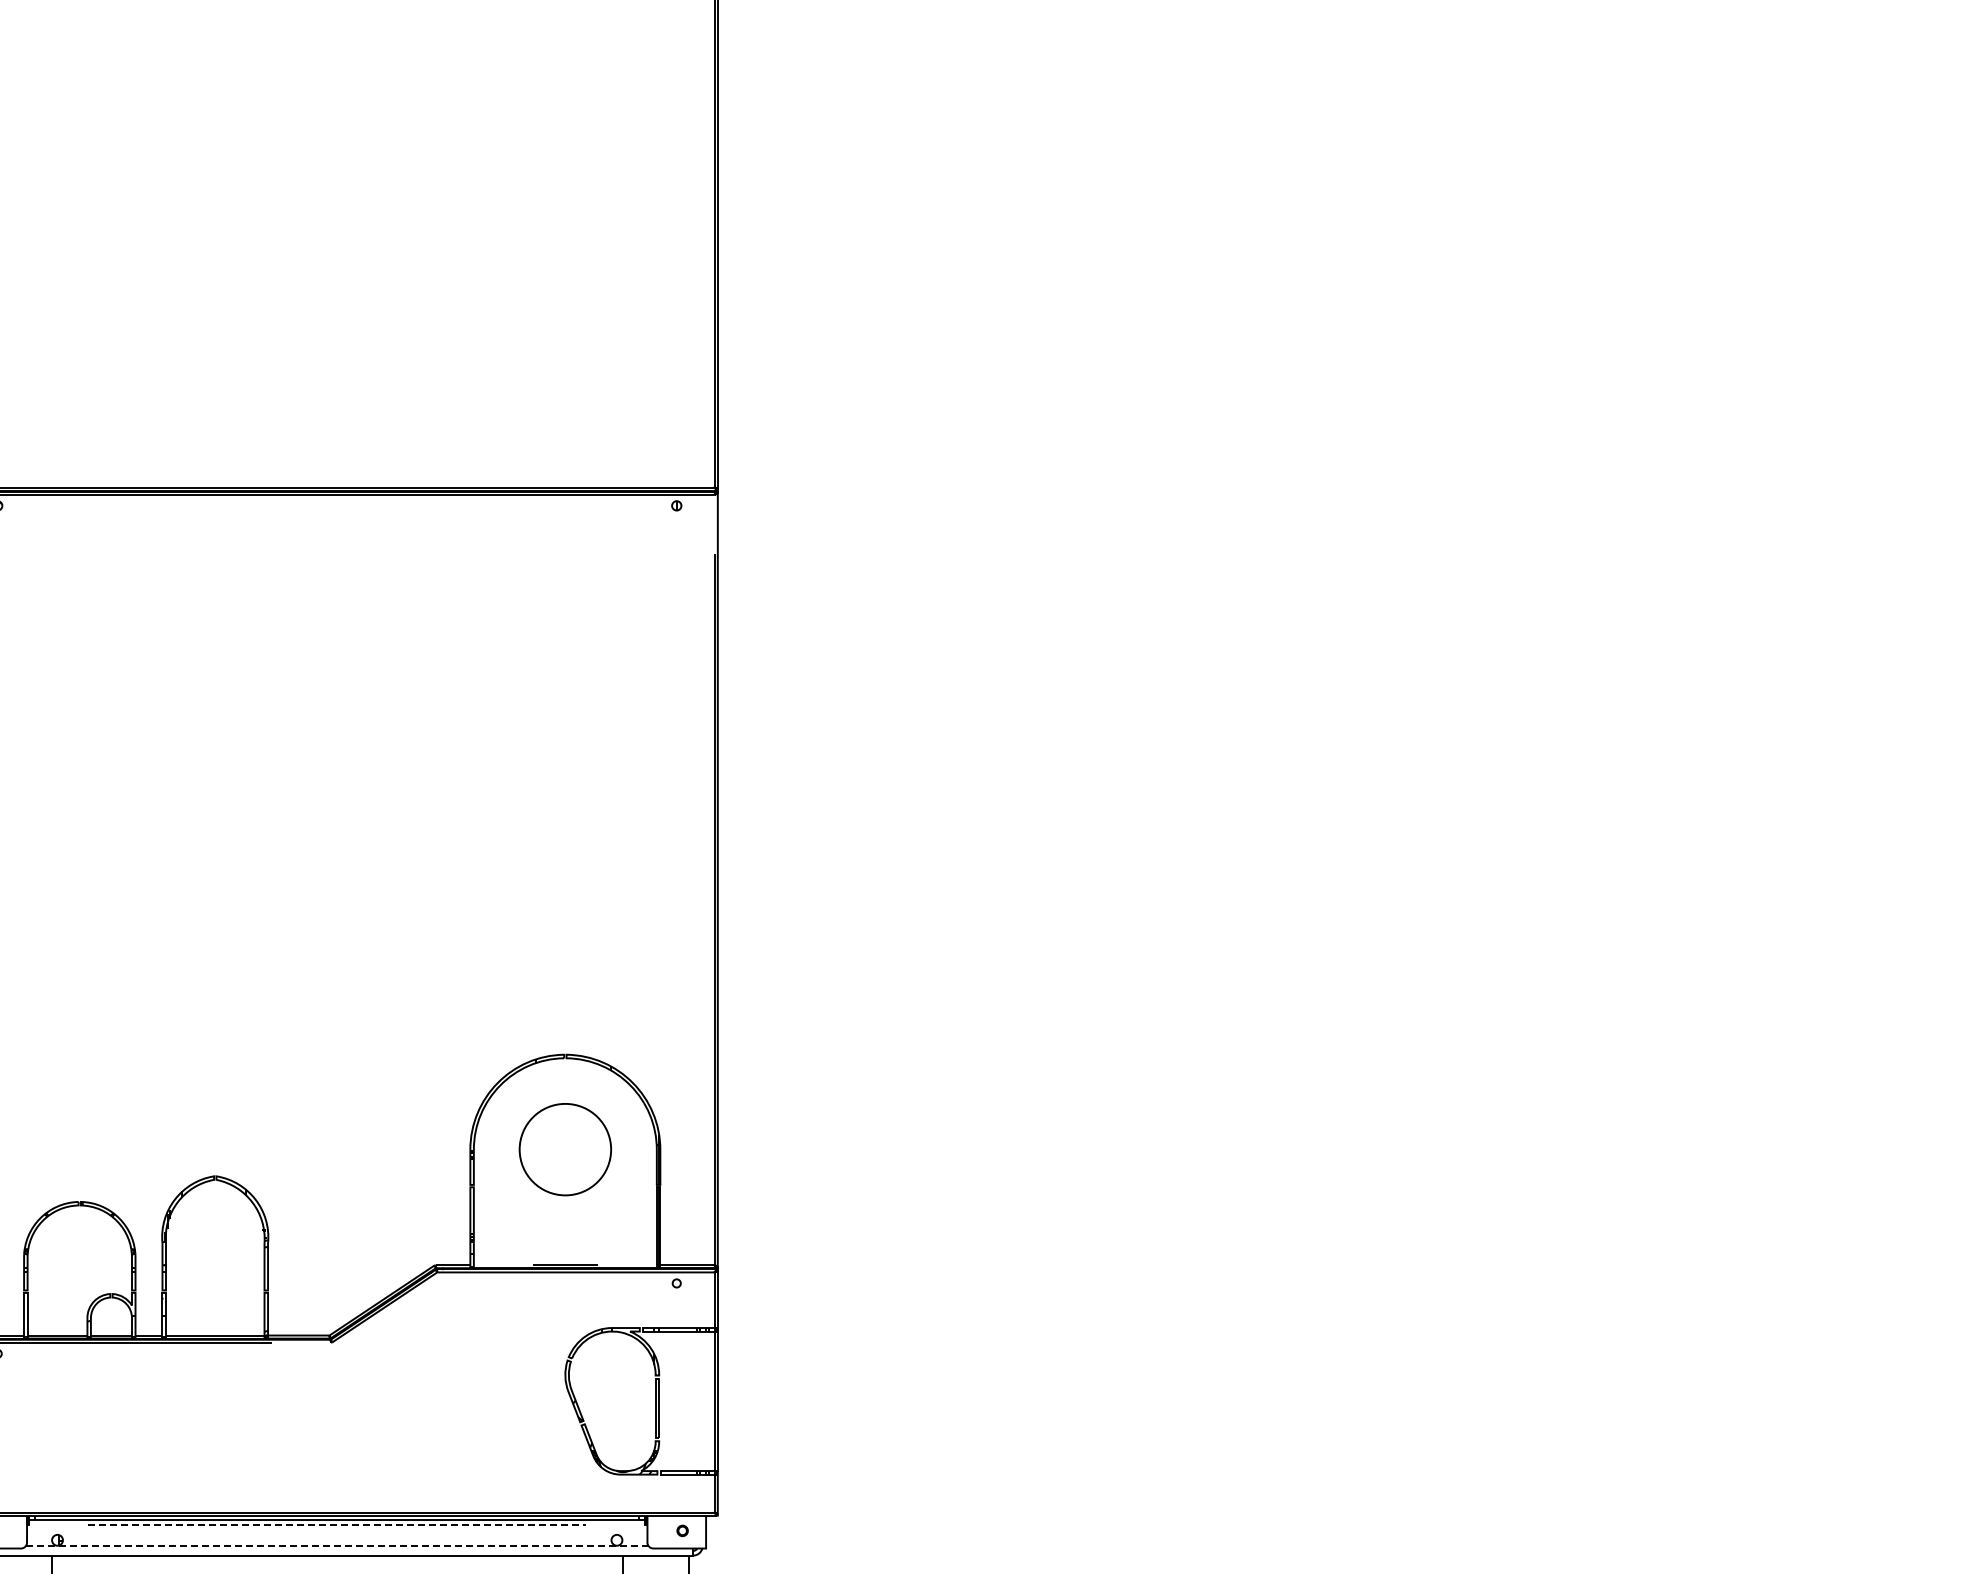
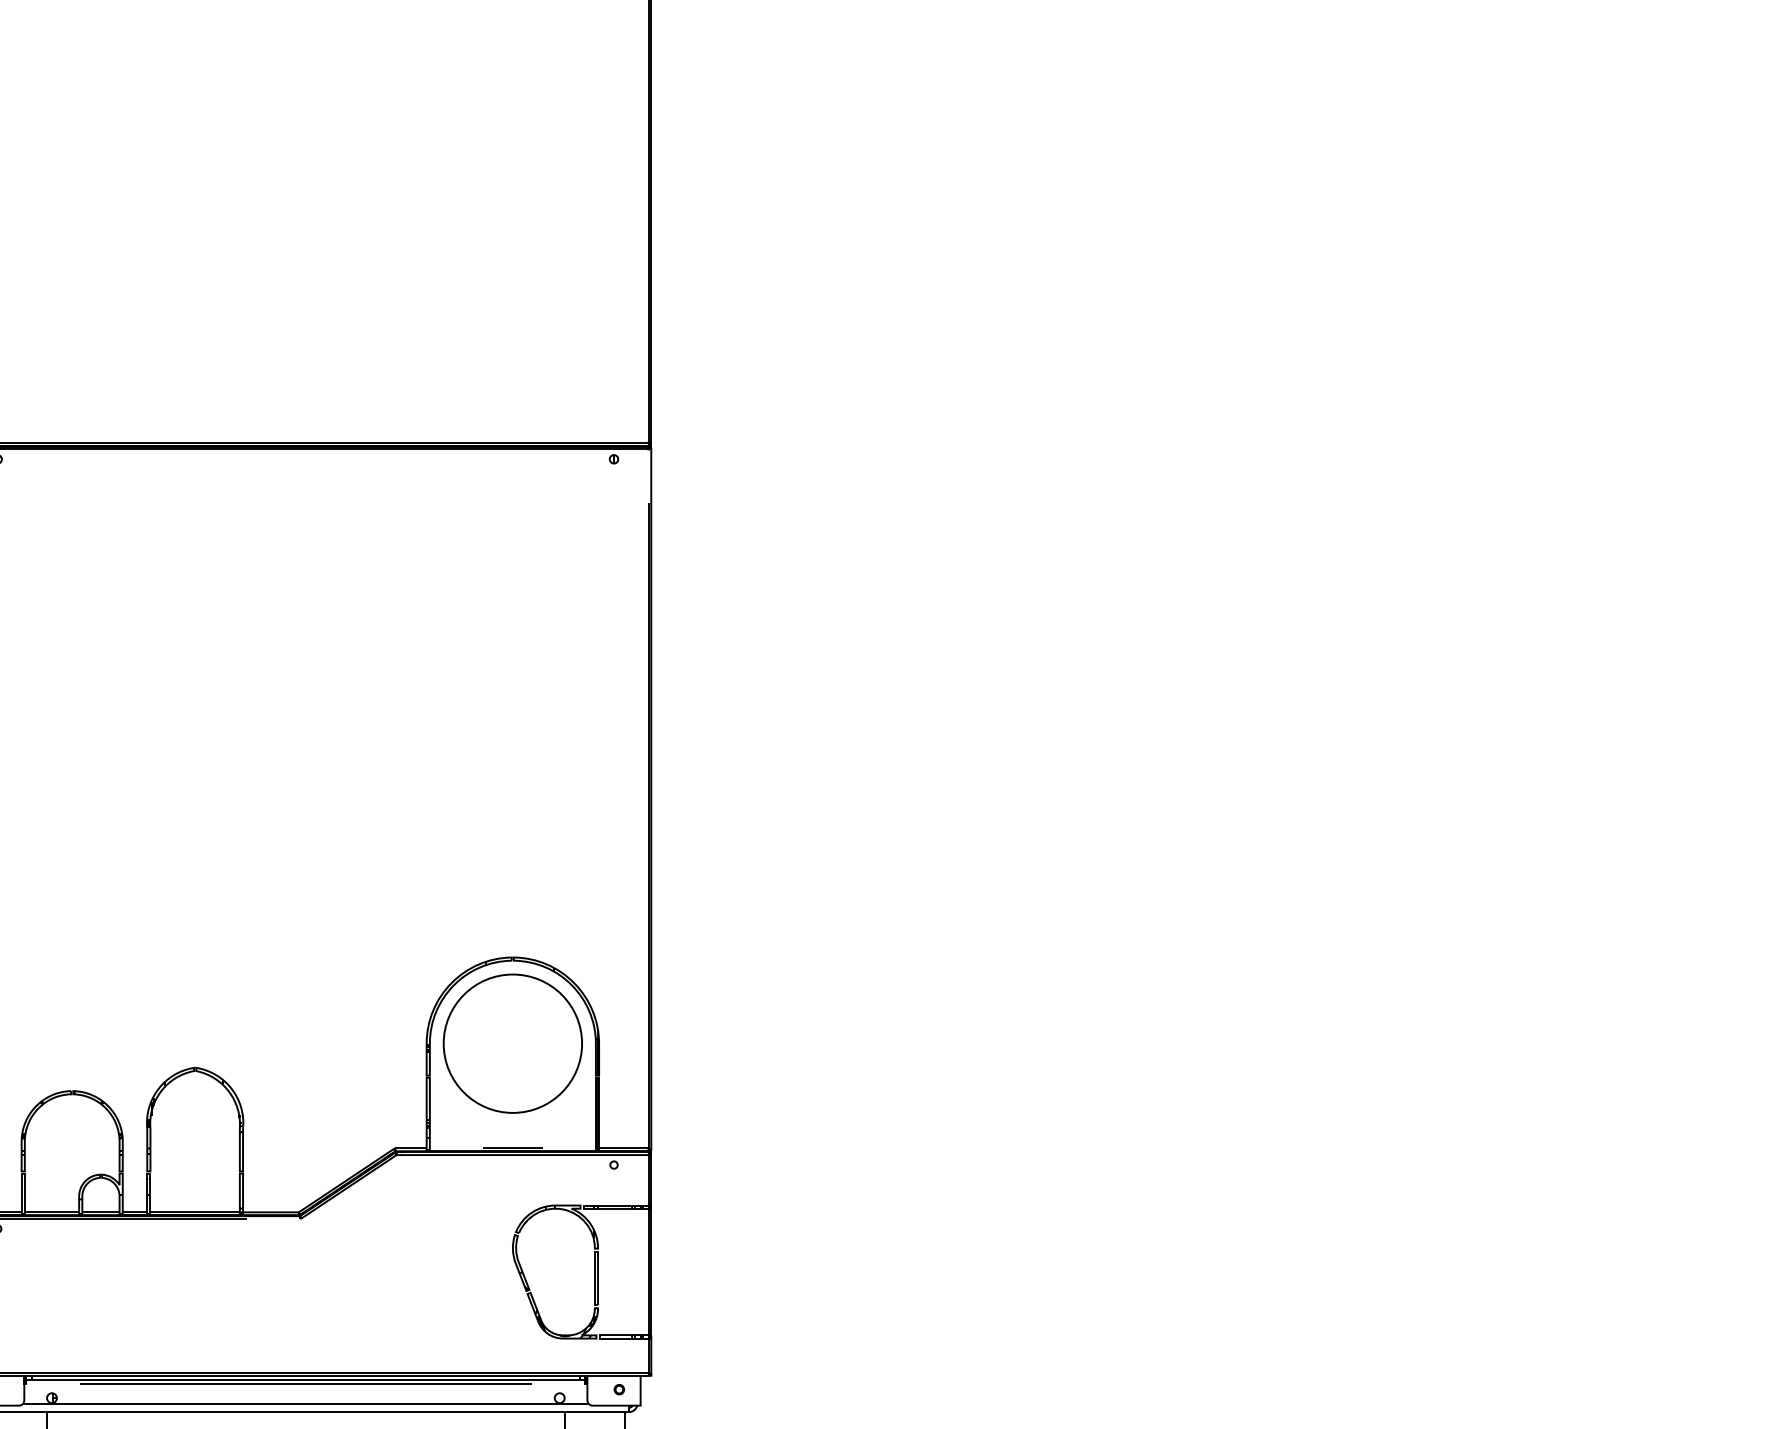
circle: (565, 1149) -> (513, 1043), size x1.67
line: (337, 1524) -> (306, 1383), dashed -> solid
line: (337, 1546) -> (306, 1403), dashed -> solid

